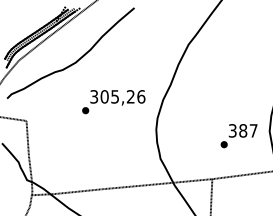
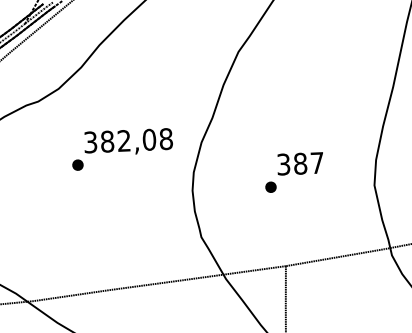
text: (122, 96) -> (136, 139), 305,26 -> 382,08
text: (238, 136) -> (293, 173), moved

